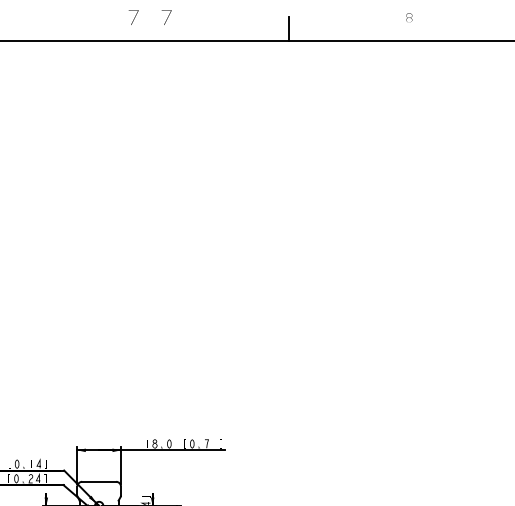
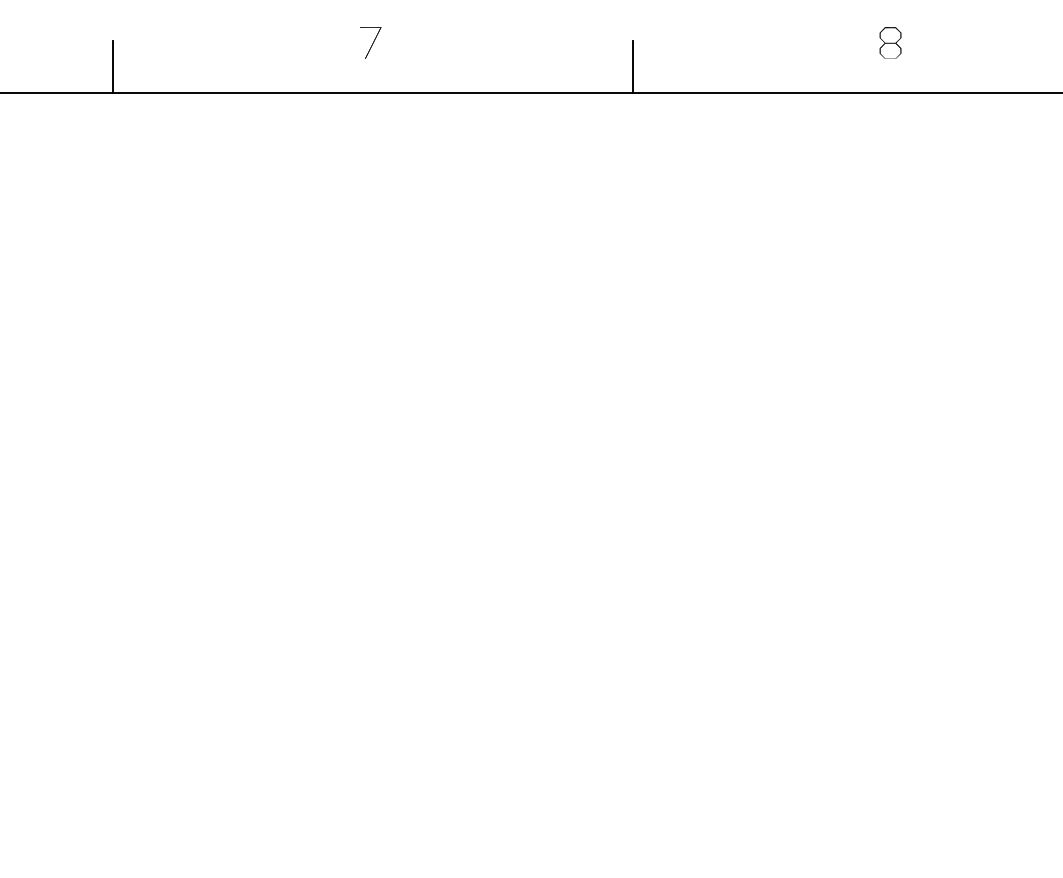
part: (133, 17) -> (299, 42), removed
part: (409, 17) -> (891, 42), size x1.67
line: (46, 28) -> (113, 66), added

